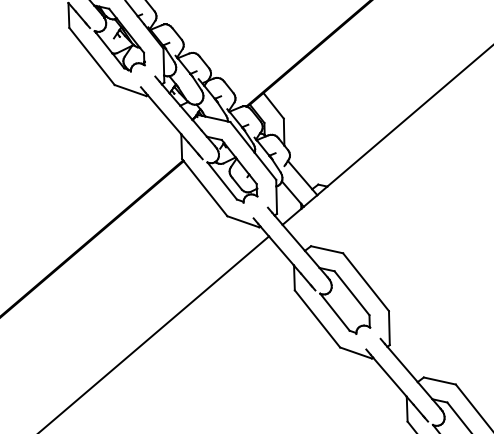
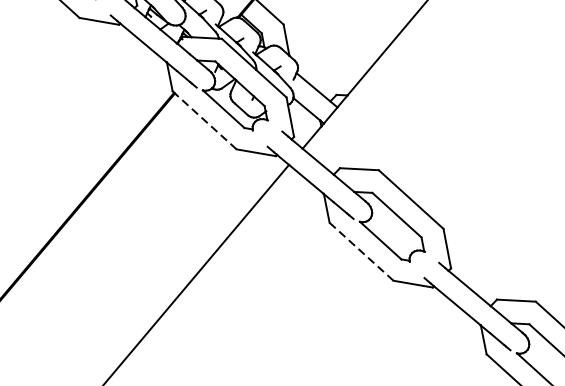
line: (205, 188) -> (205, 121), solid -> dashed
line: (317, 318) -> (361, 251), solid -> dashed

